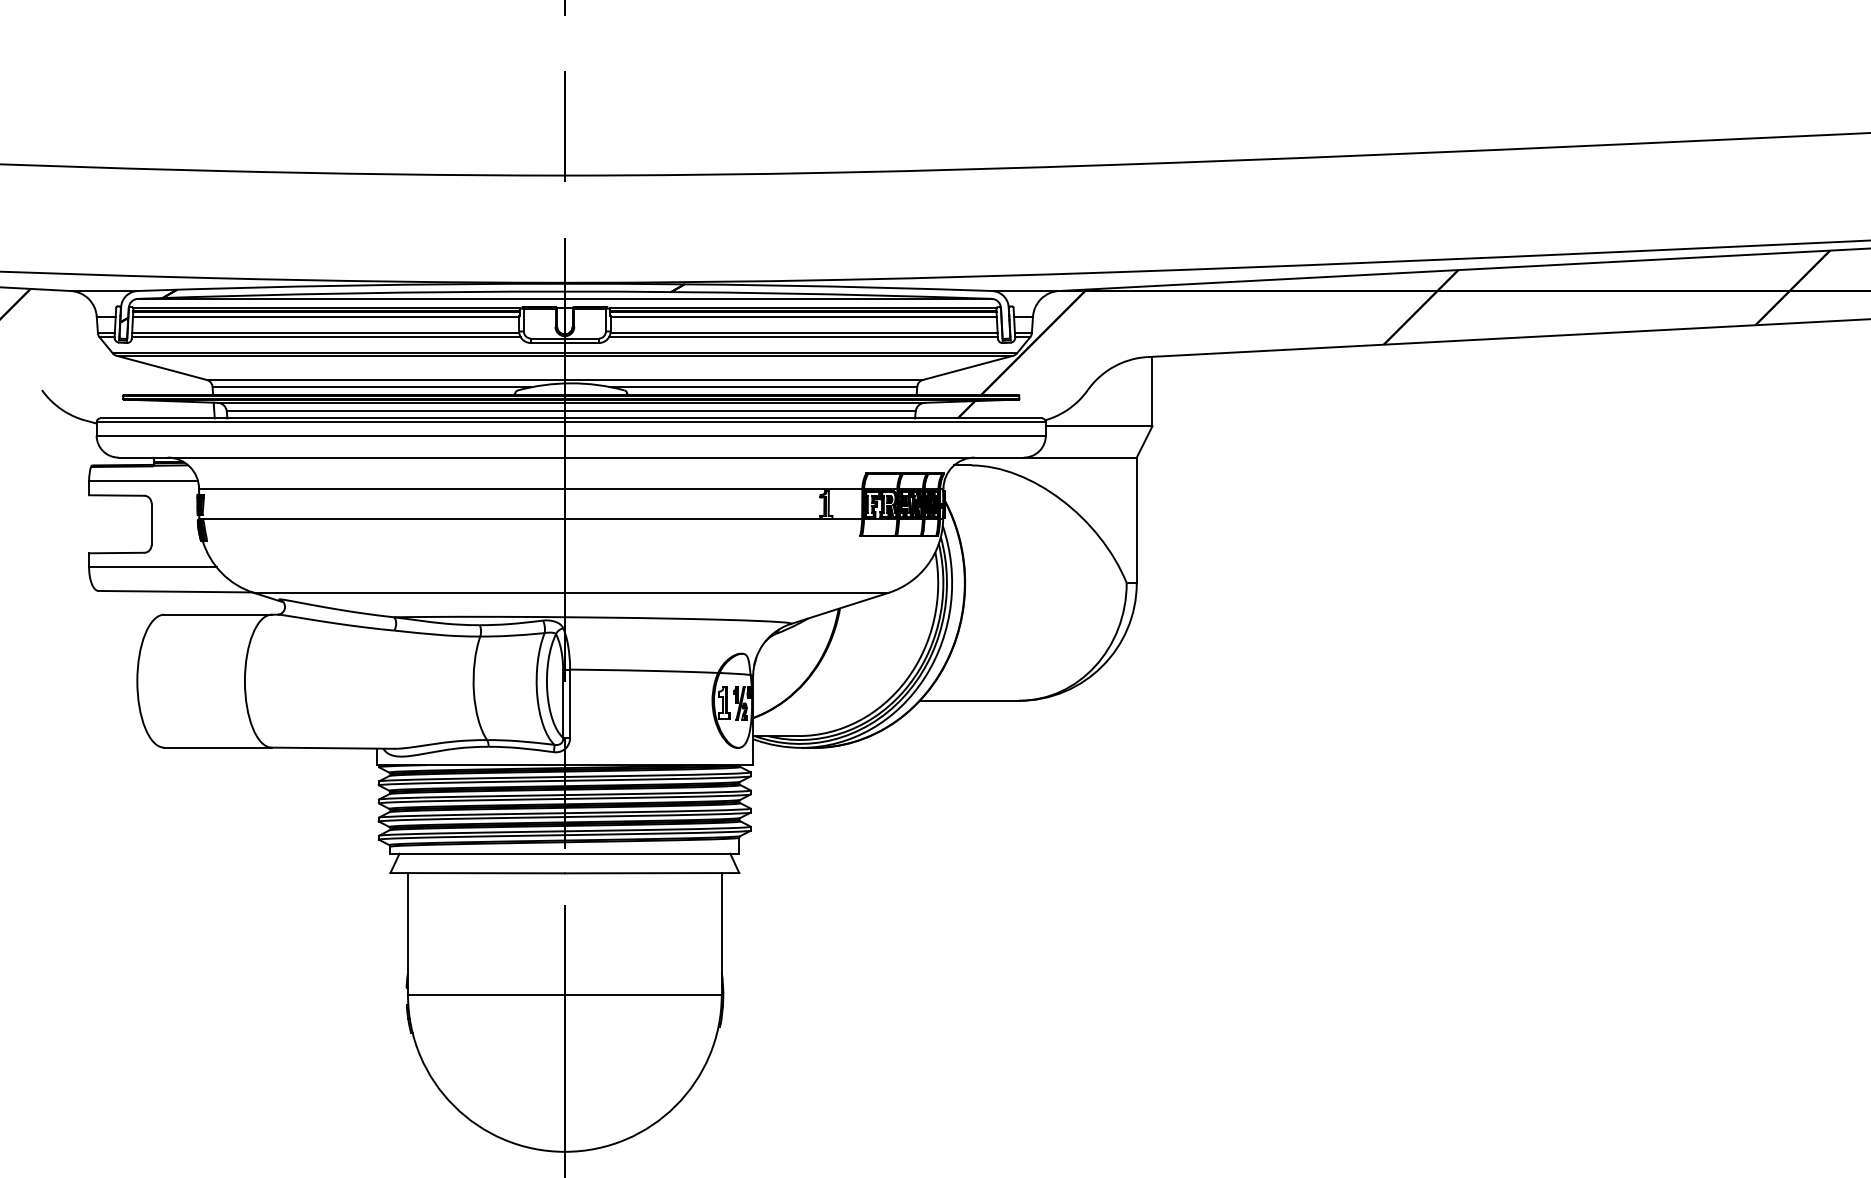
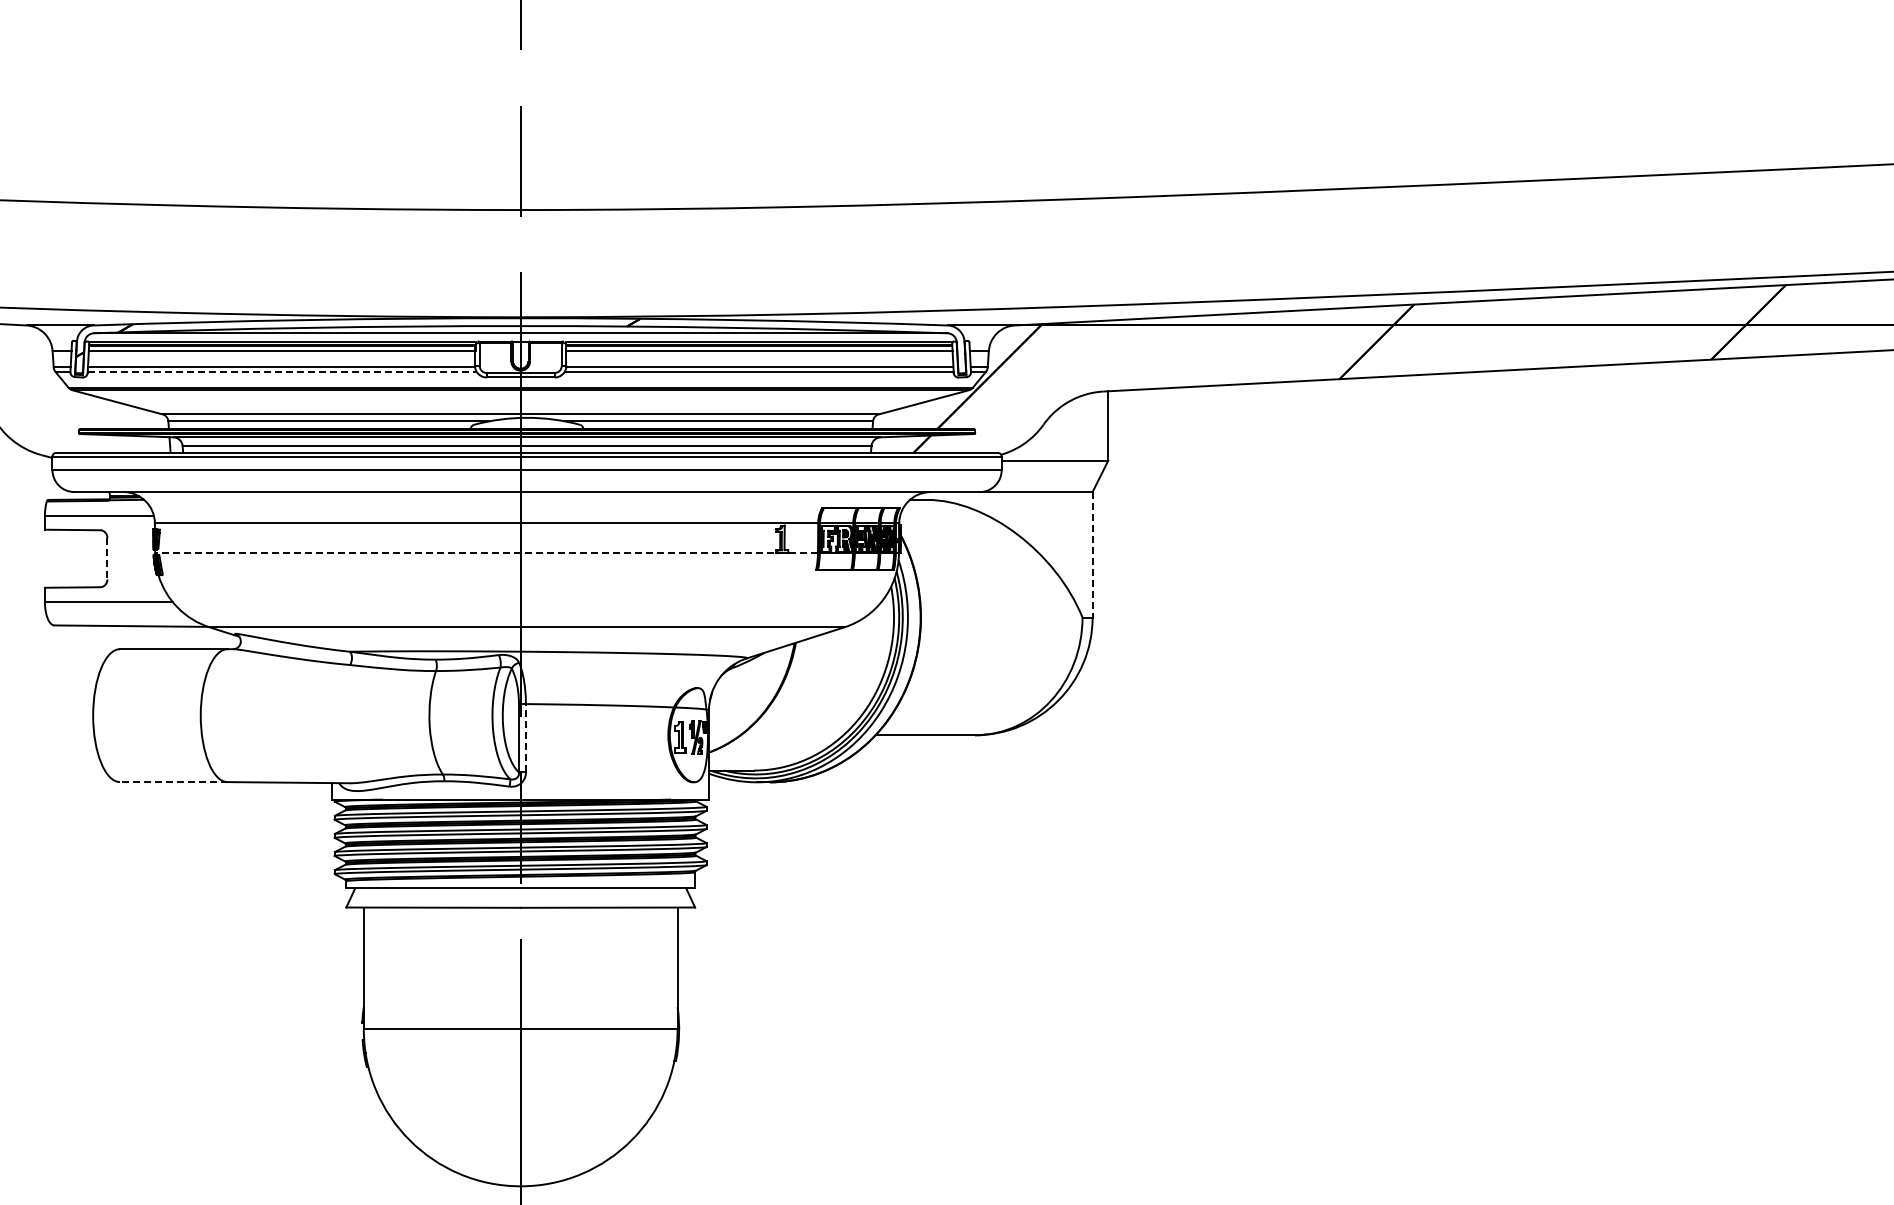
line: (326, 337) -> (282, 371), solid -> dashed
line: (530, 519) -> (486, 553), solid -> dashed
line: (1136, 520) -> (1092, 554), solid -> dashed
line: (151, 524) -> (107, 558), solid -> dashed
line: (569, 703) -> (525, 737), solid -> dashed
line: (217, 748) -> (173, 782), solid -> dashed

